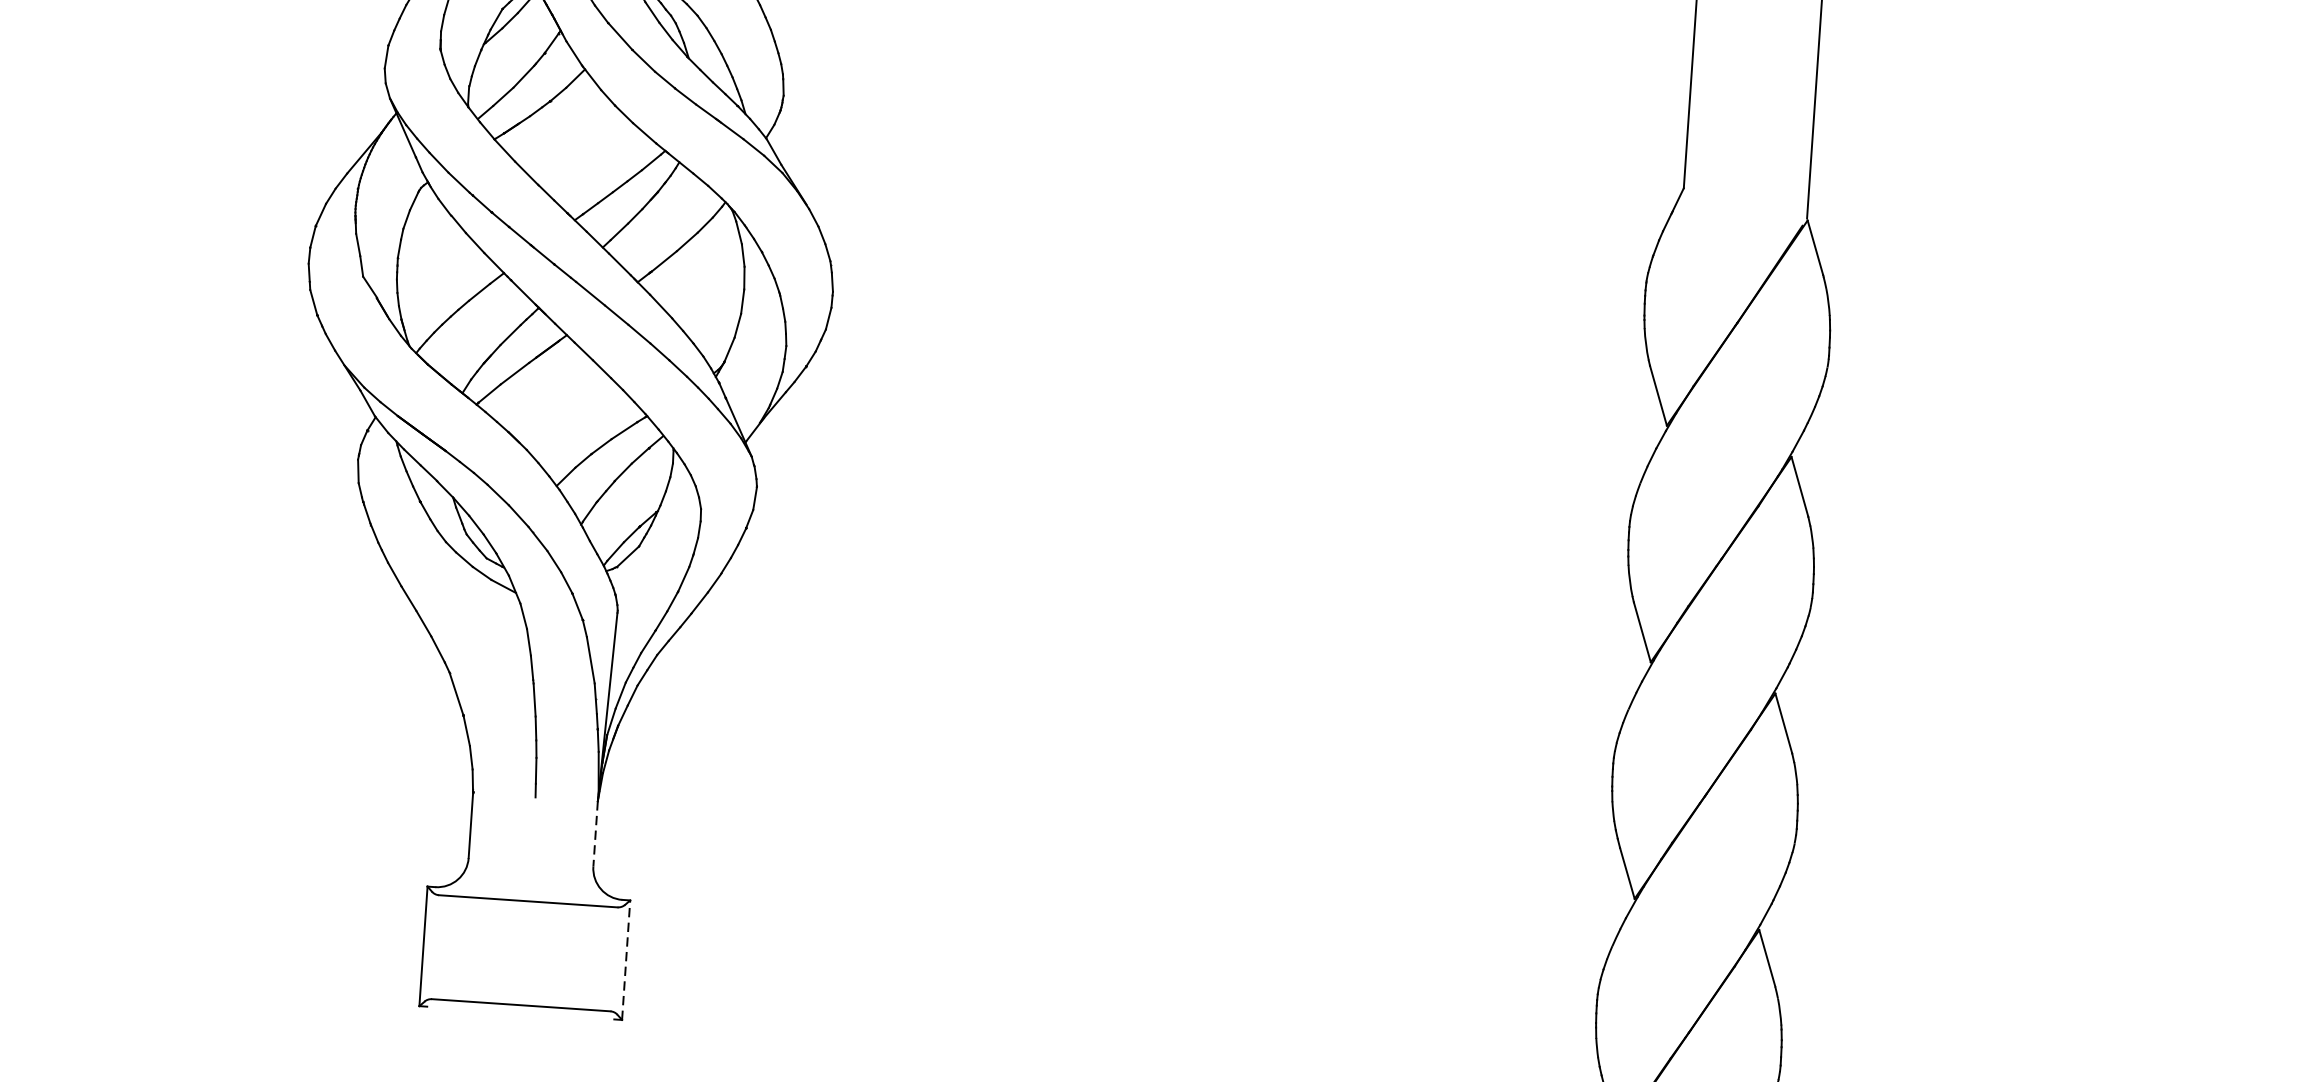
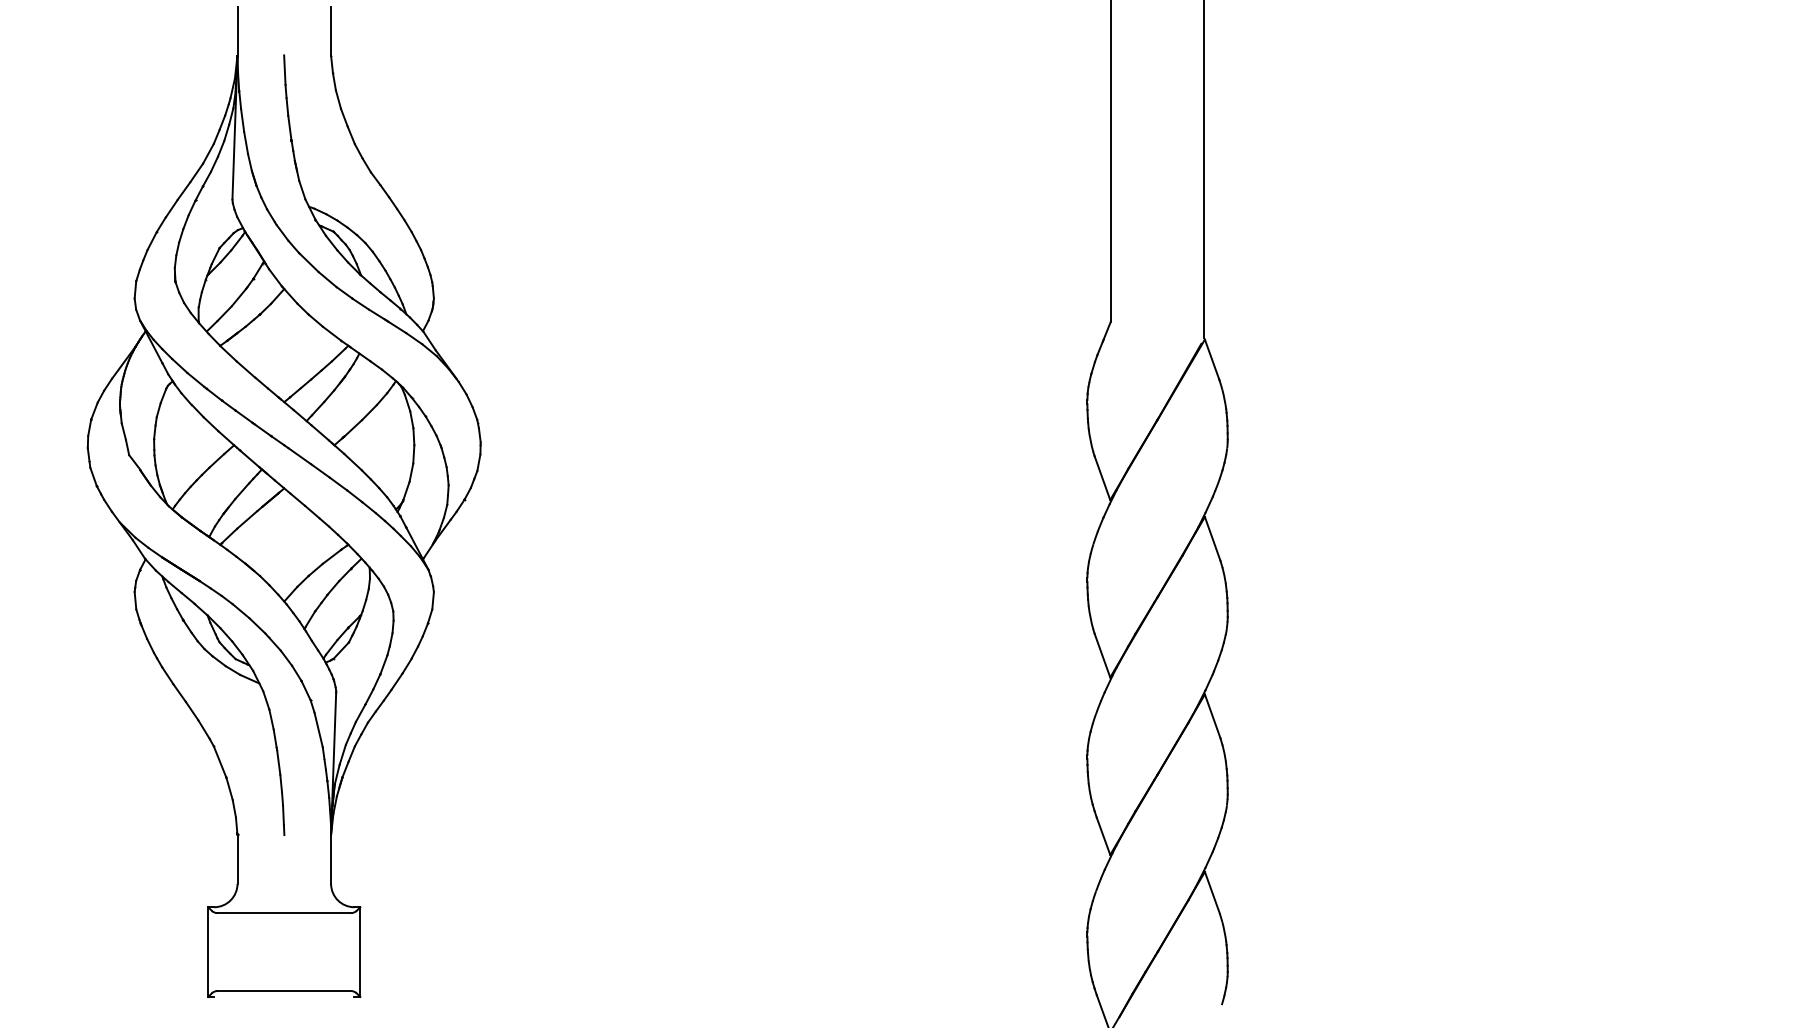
line: (596, 834) -> (331, 859), dashed -> solid
line: (626, 960) -> (360, 952), dashed -> solid

